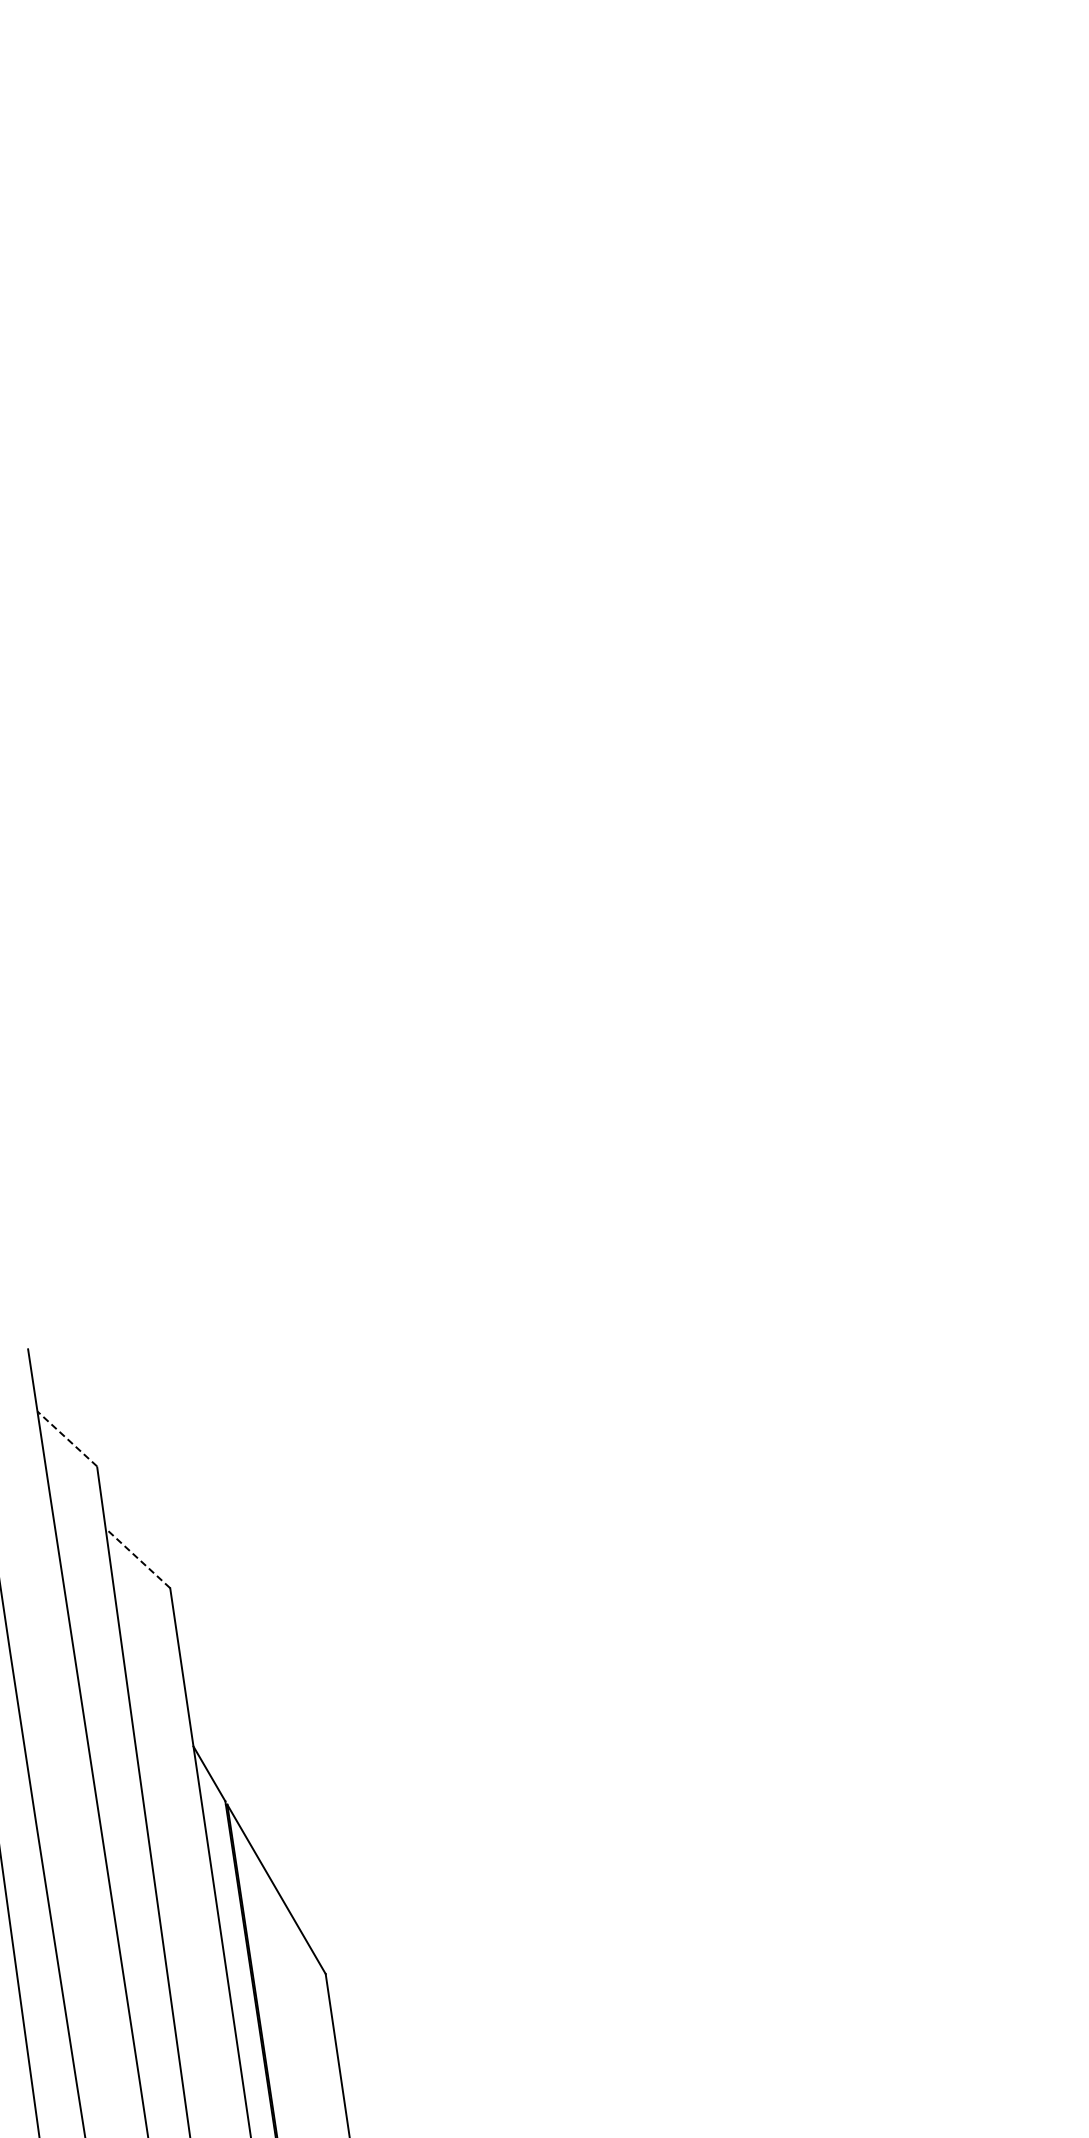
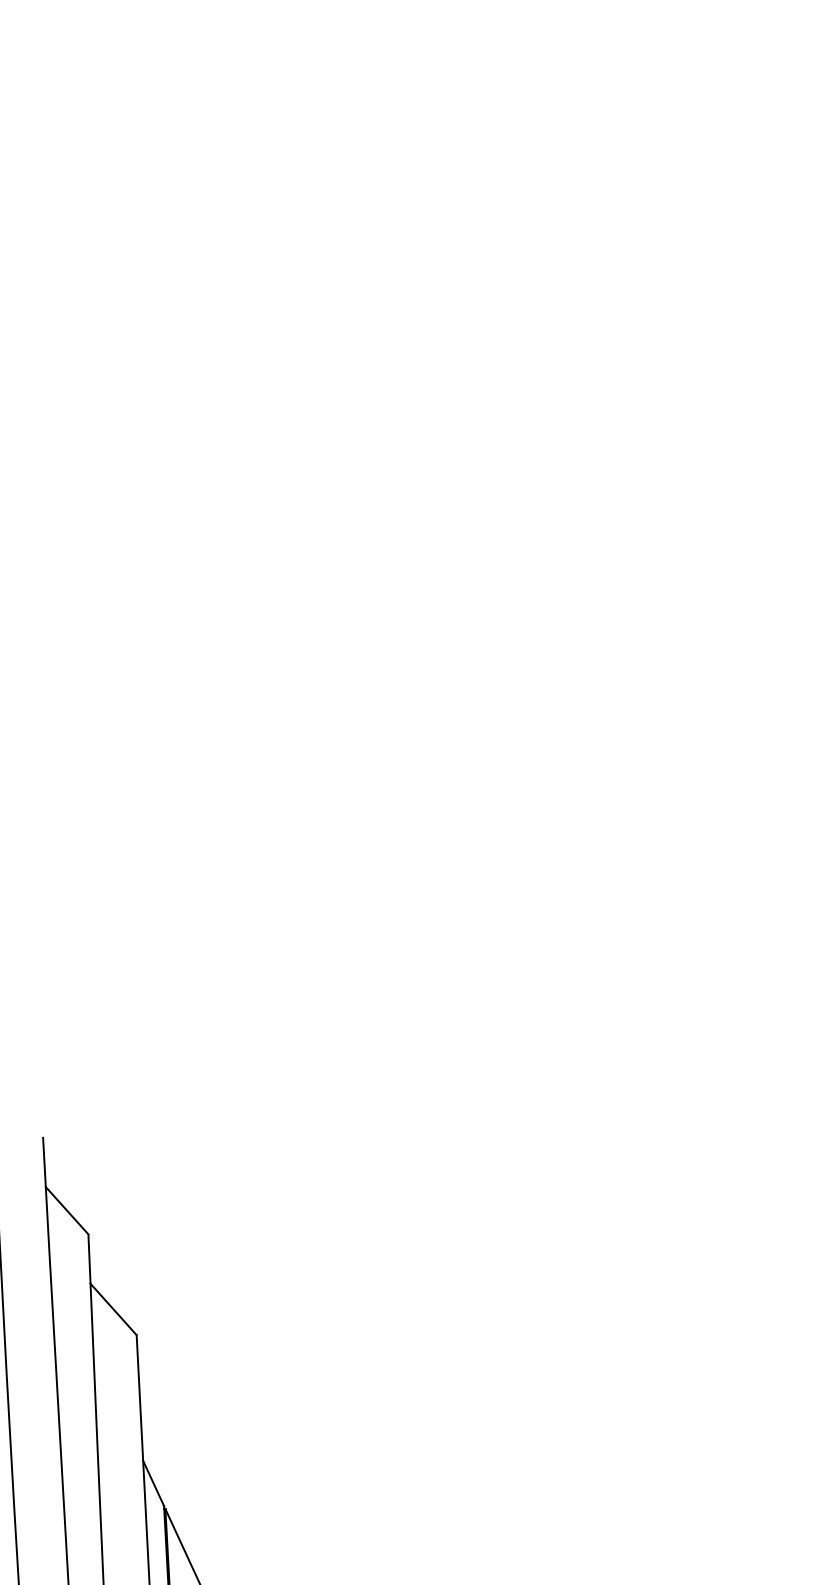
line: (67, 1438) -> (67, 1210), dashed -> solid
line: (137, 1558) -> (113, 1309), dashed -> solid

